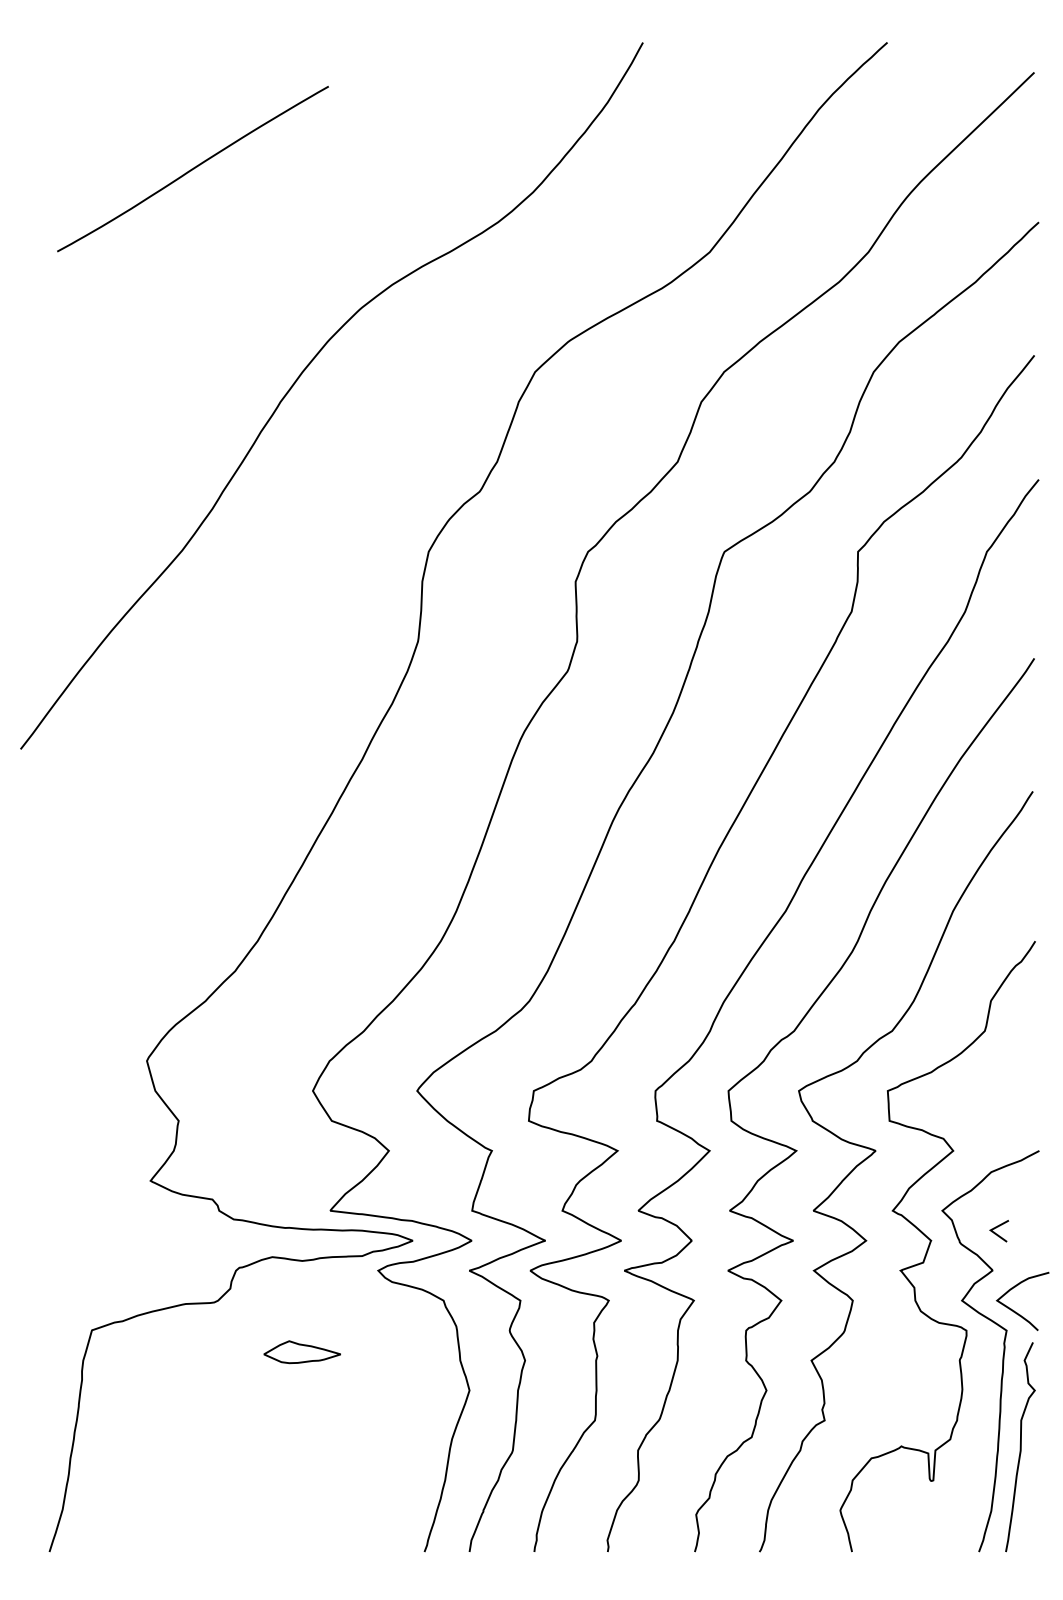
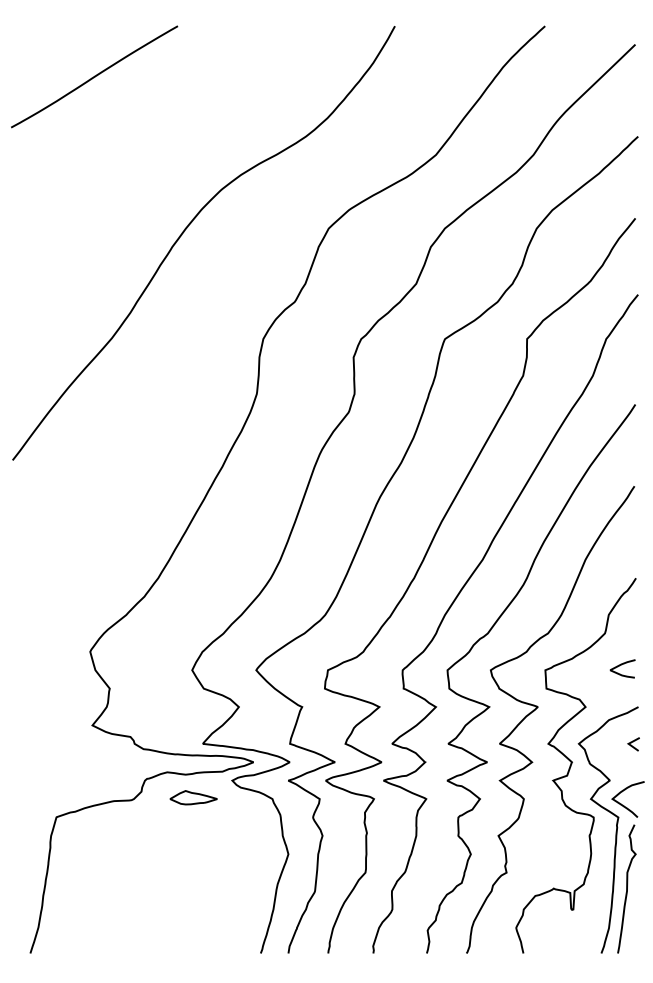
curve: (192, 168) -> (94, 76), moved
curve: (1011, 1083) -> (621, 665), added
line: (997, 1232) -> (632, 745), moved
part: (301, 1351) -> (193, 797), moved

